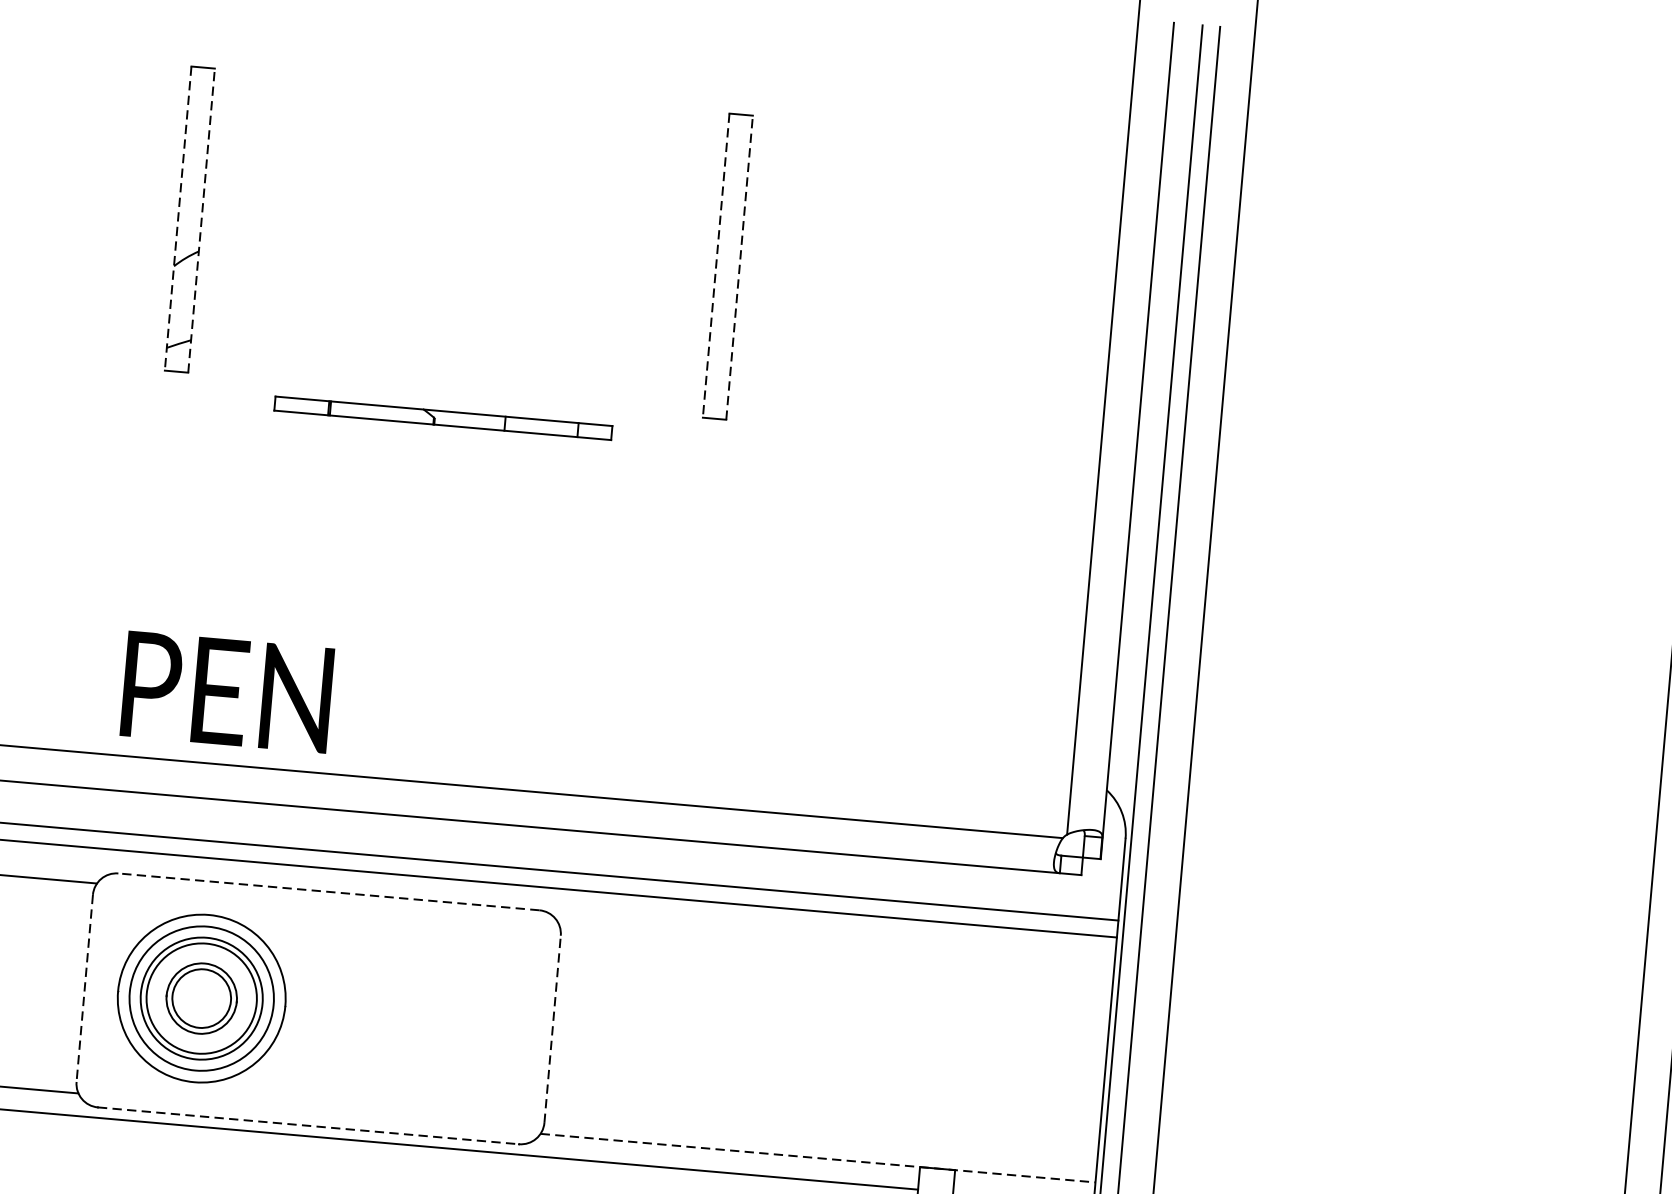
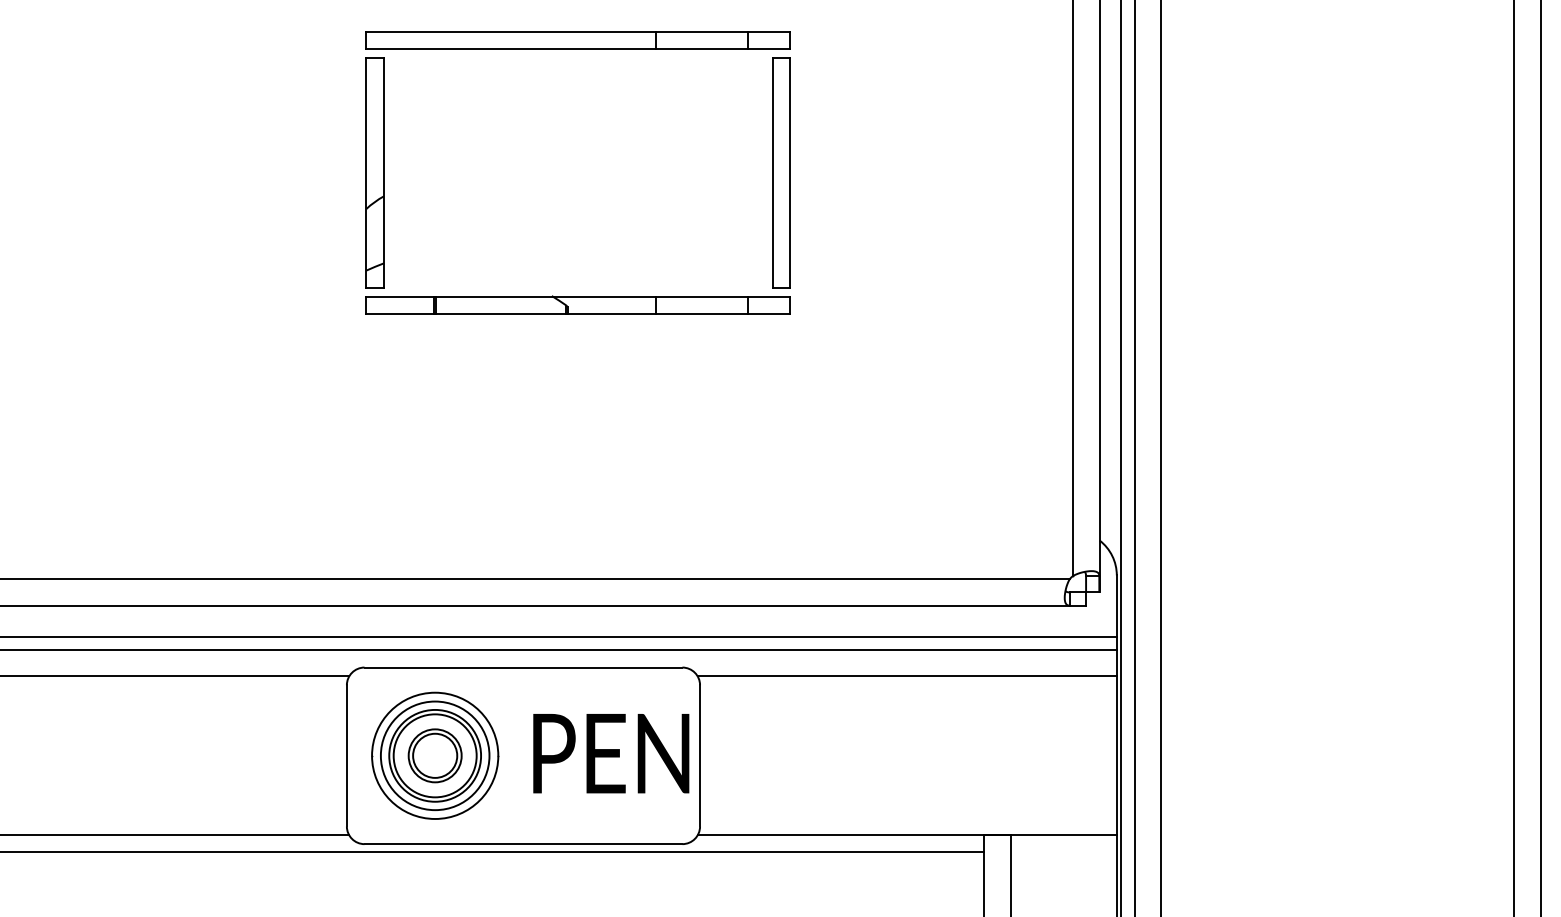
part: (473, 67) -> (577, 40), added
line: (178, 219) -> (366, 173), dashed -> solid
line: (202, 221) -> (384, 173), dashed -> solid
line: (716, 266) -> (772, 173), dashed -> solid
line: (739, 268) -> (790, 173), dashed -> solid
part: (442, 417) -> (577, 304), size x1.67
text: (227, 692) -> (611, 753), moved
line: (328, 891) -> (523, 667), dashed -> solid
line: (835, 948) -> (906, 676), added
line: (84, 987) -> (346, 755), dashed -> solid
line: (553, 1028) -> (700, 755), dashed -> solid
line: (308, 1126) -> (523, 844), dashed -> solid
line: (818, 1157) -> (907, 834), dashed -> solid

